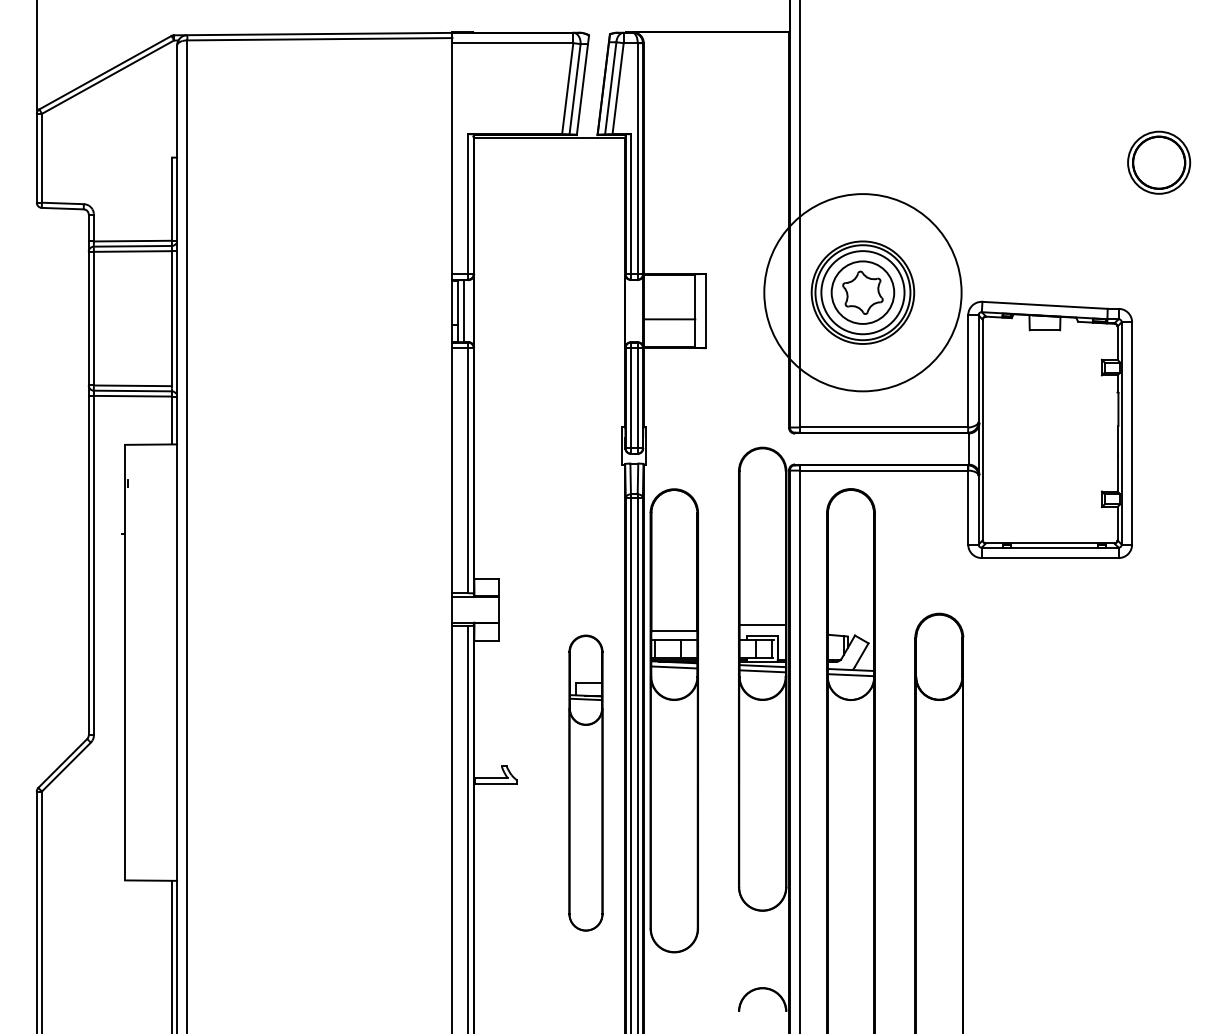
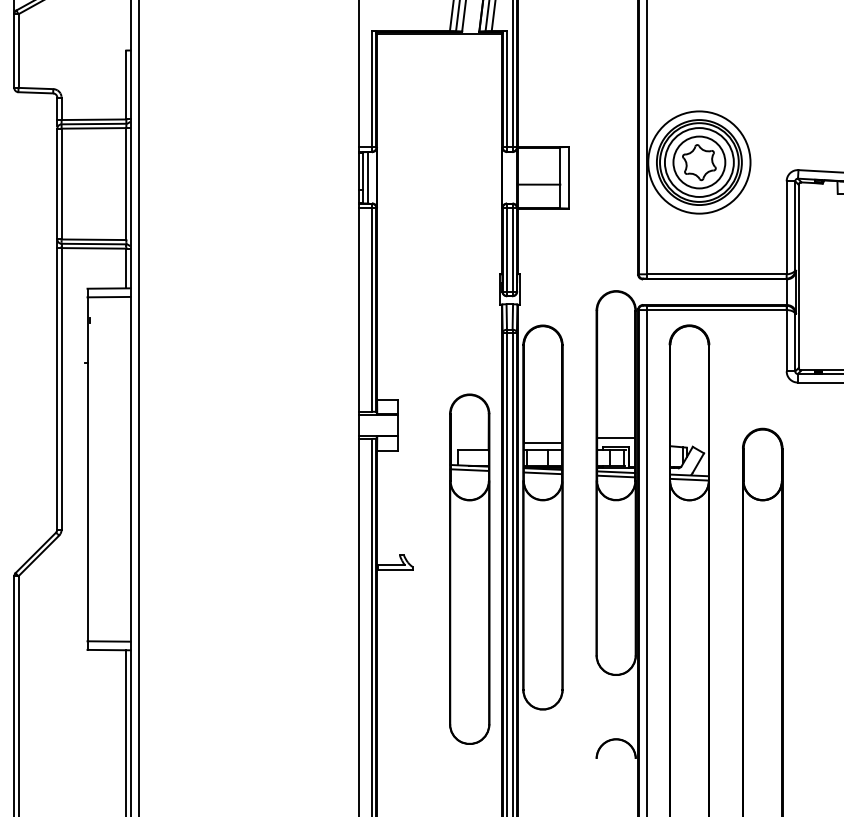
circle: (862, 292) -> (699, 162), size x0.62
line: (151, 454) -> (109, 296), added
part: (585, 782) -> (469, 568), size x1.43
line: (151, 870) -> (109, 641), added

